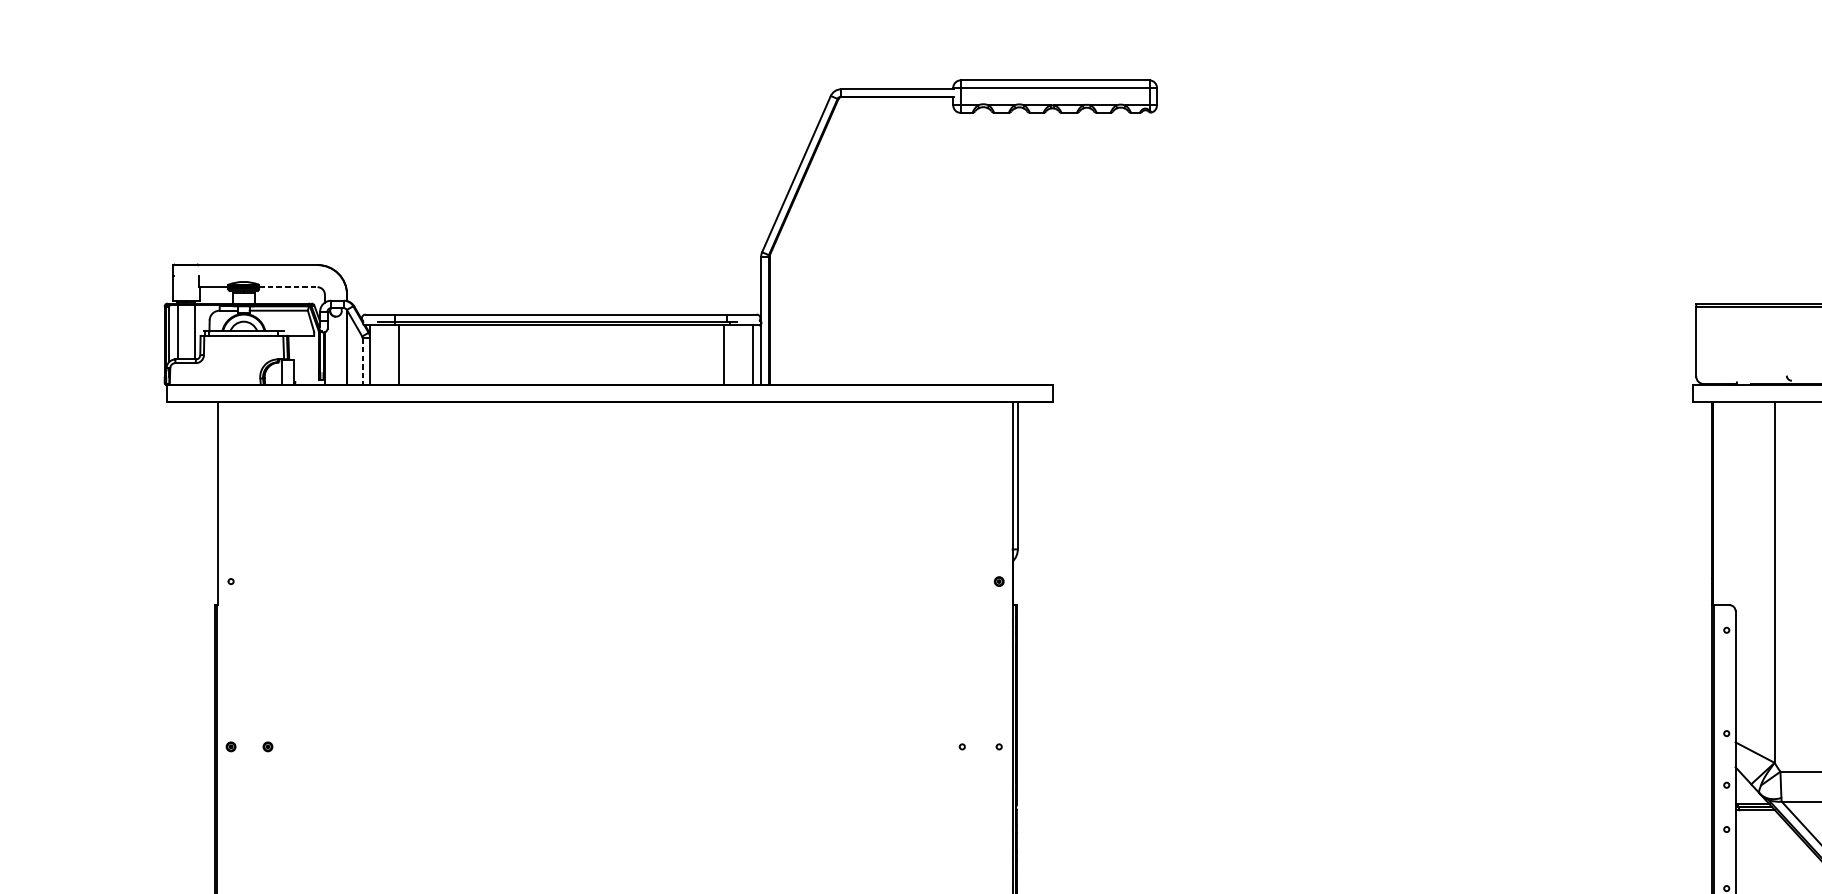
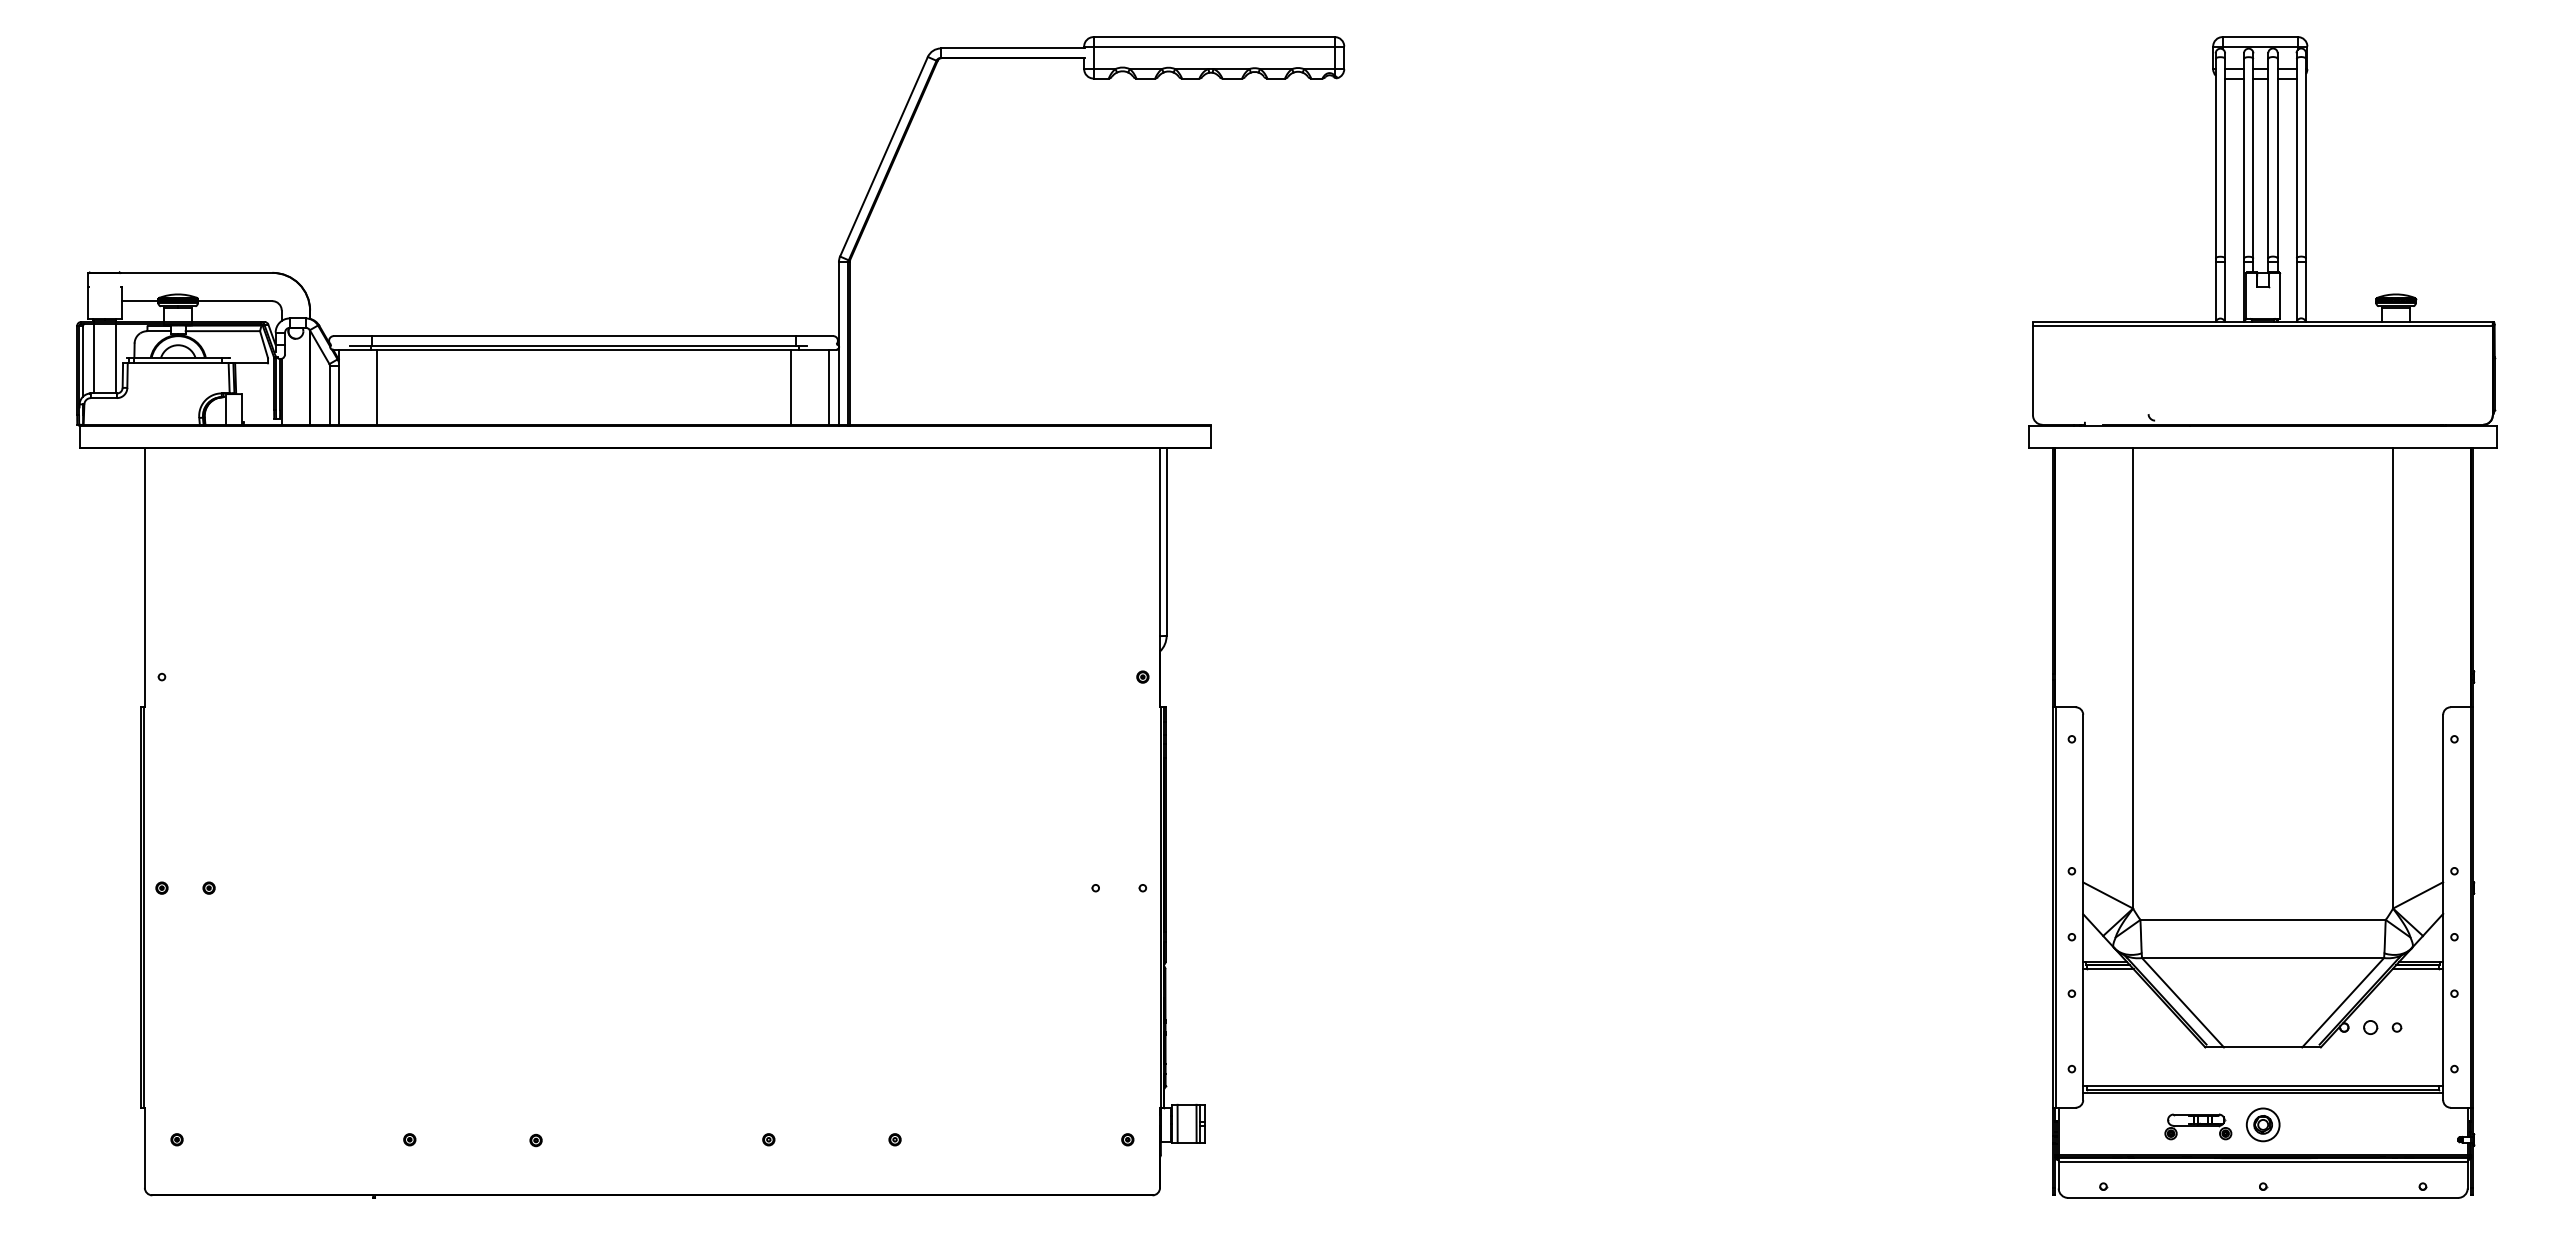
line: (288, 287) -> (235, 301), dashed -> solid
line: (363, 361) -> (330, 395), dashed -> solid

